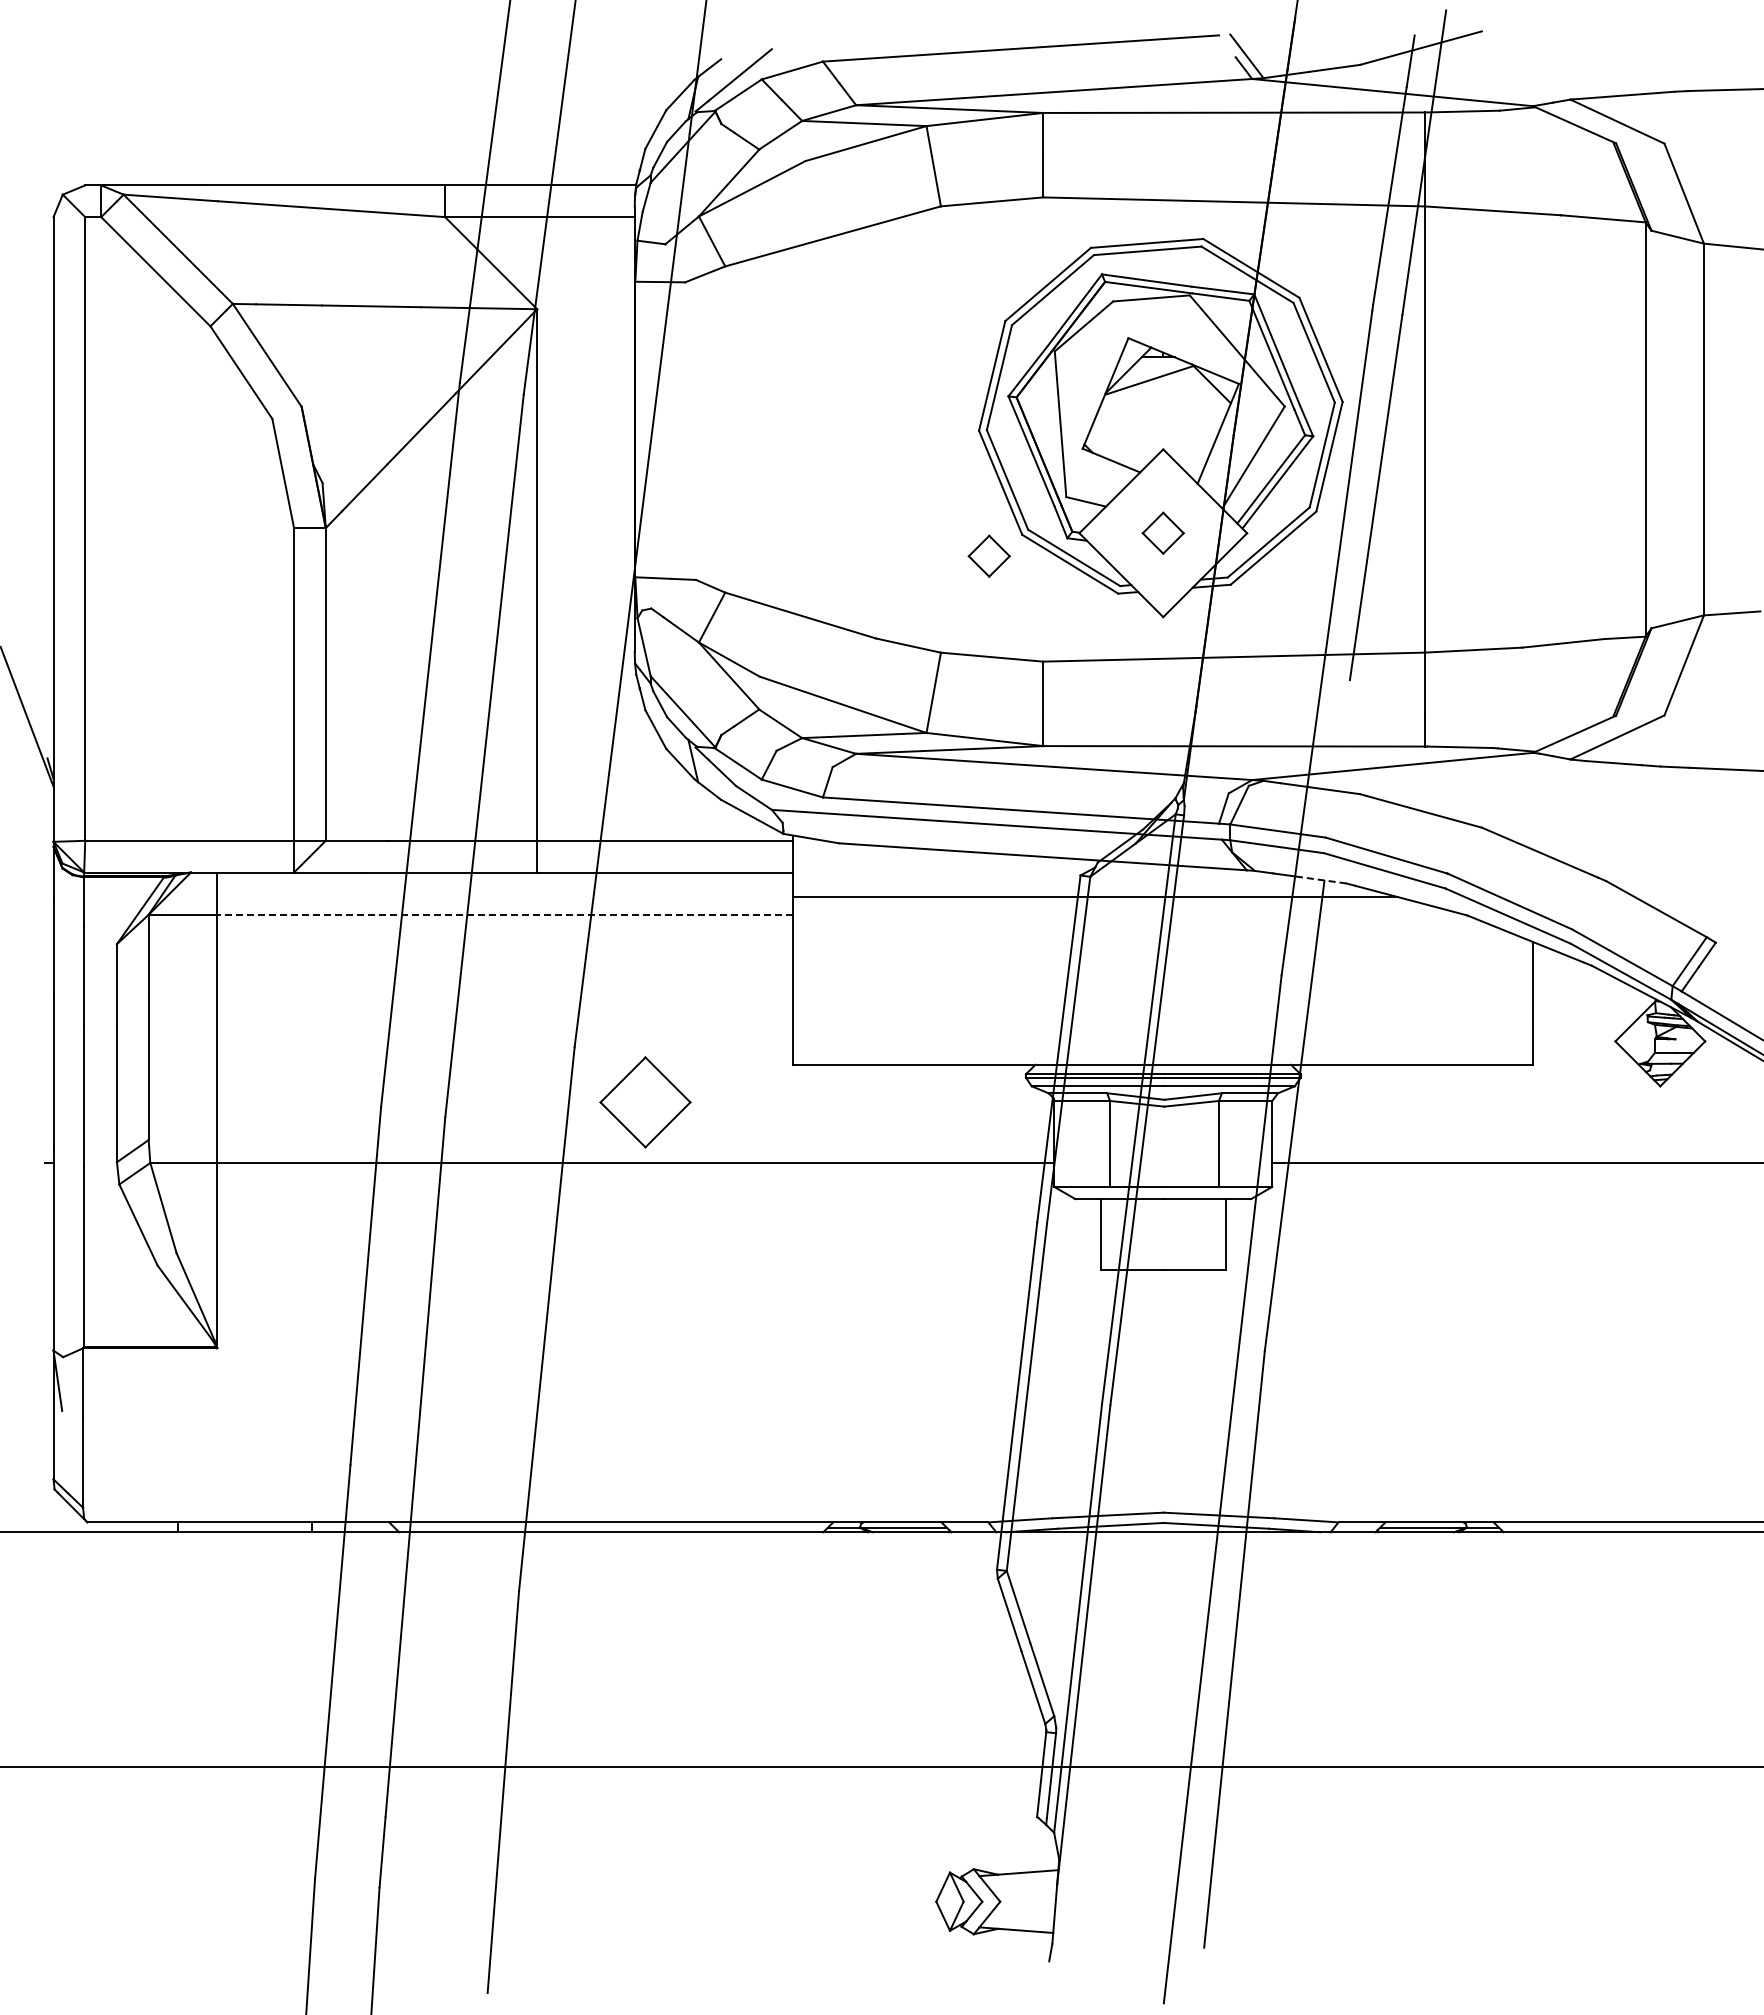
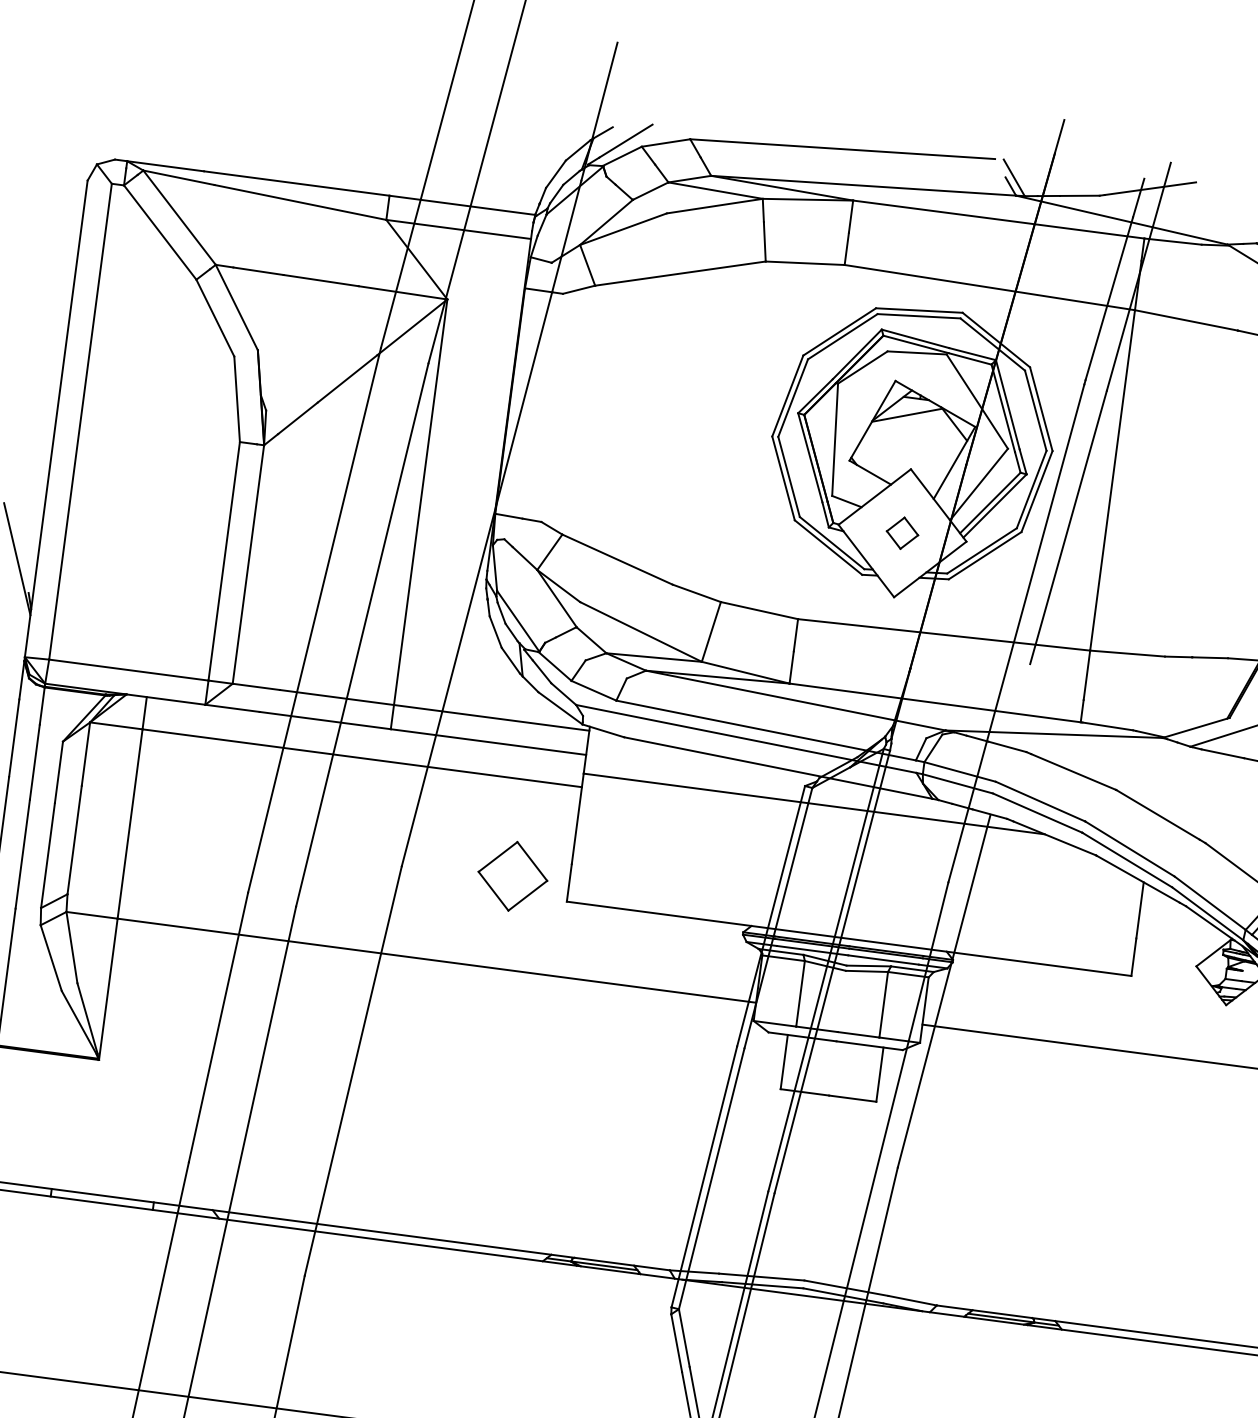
part: (988, 555) -> (766, 532), removed
line: (1322, 880) -> (989, 814), dashed -> solid
line: (505, 914) -> (362, 758), dashed -> solid
part: (645, 1102) -> (512, 876), moved

